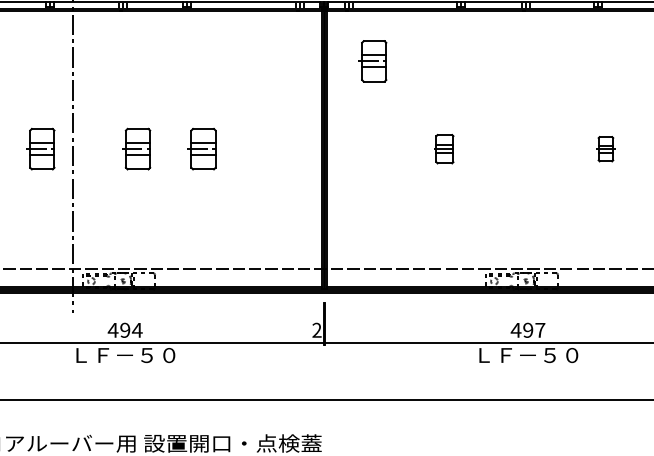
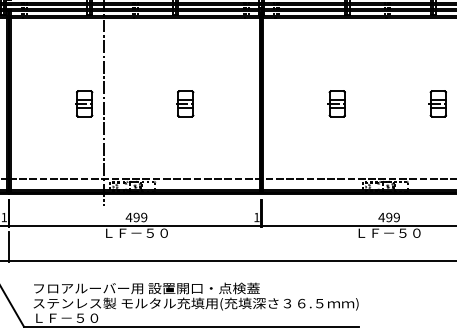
part: (373, 60) -> (292, 48), removed
part: (137, 148) -> (144, 103), removed
part: (444, 148) -> (336, 103), size x1.43
part: (605, 148) -> (437, 103), size x1.67
text: (316, 328) -> (256, 216), 2 -> 1
text: (136, 330) -> (143, 217), 494 -> 499
text: (539, 330) -> (396, 217), 497 -> 499

